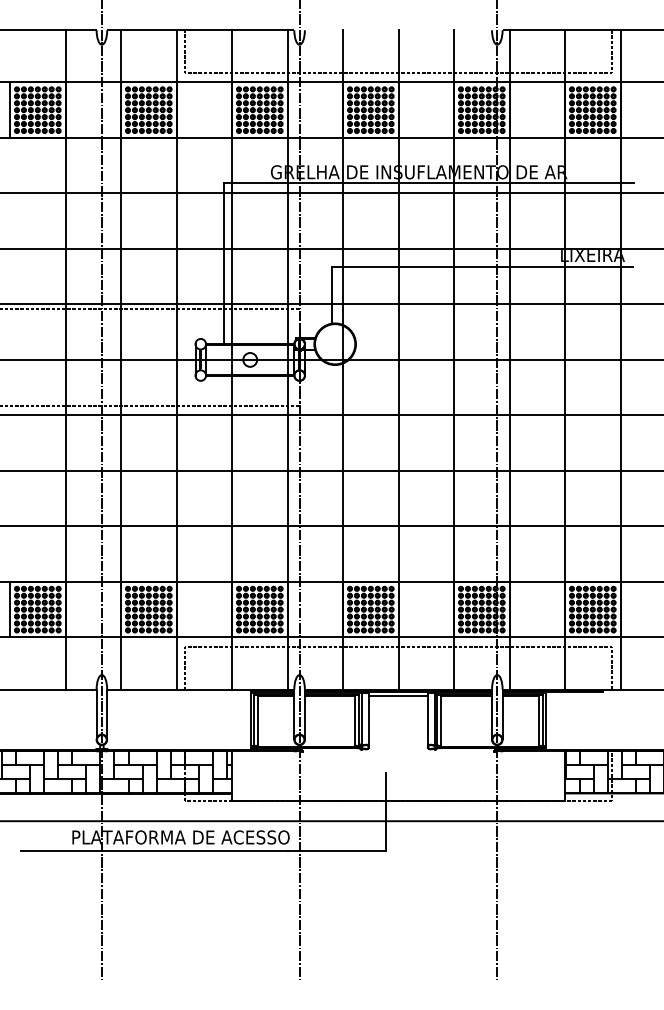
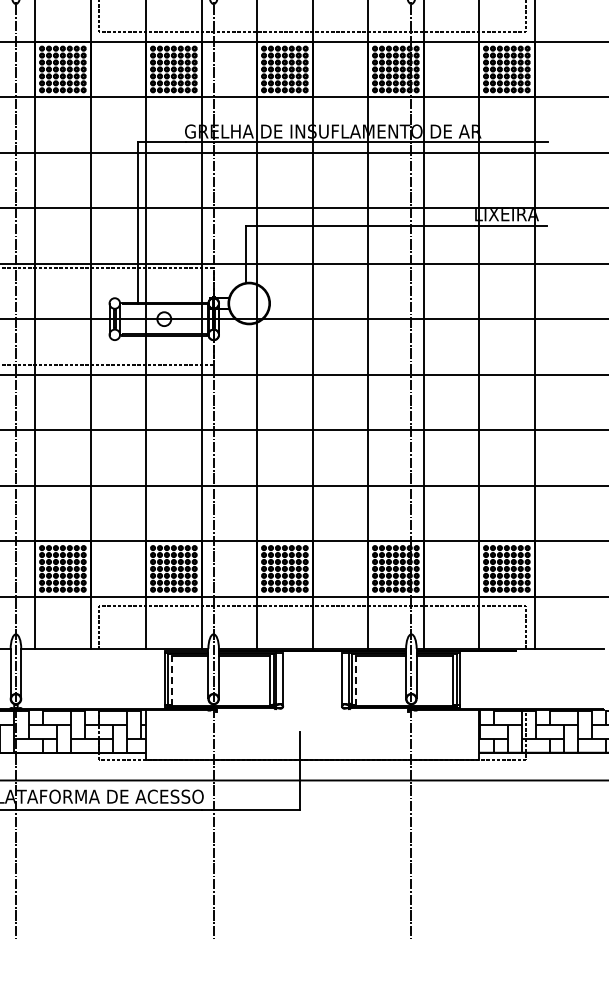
line: (398, 696) -> (312, 655), removed
line: (258, 720) -> (172, 679), solid -> dashed
line: (441, 720) -> (355, 679), solid -> dashed

